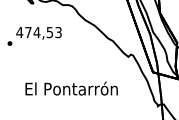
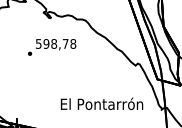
text: (38, 32) -> (55, 43), 474,53 -> 598,78
text: (71, 88) -> (101, 103), moved

